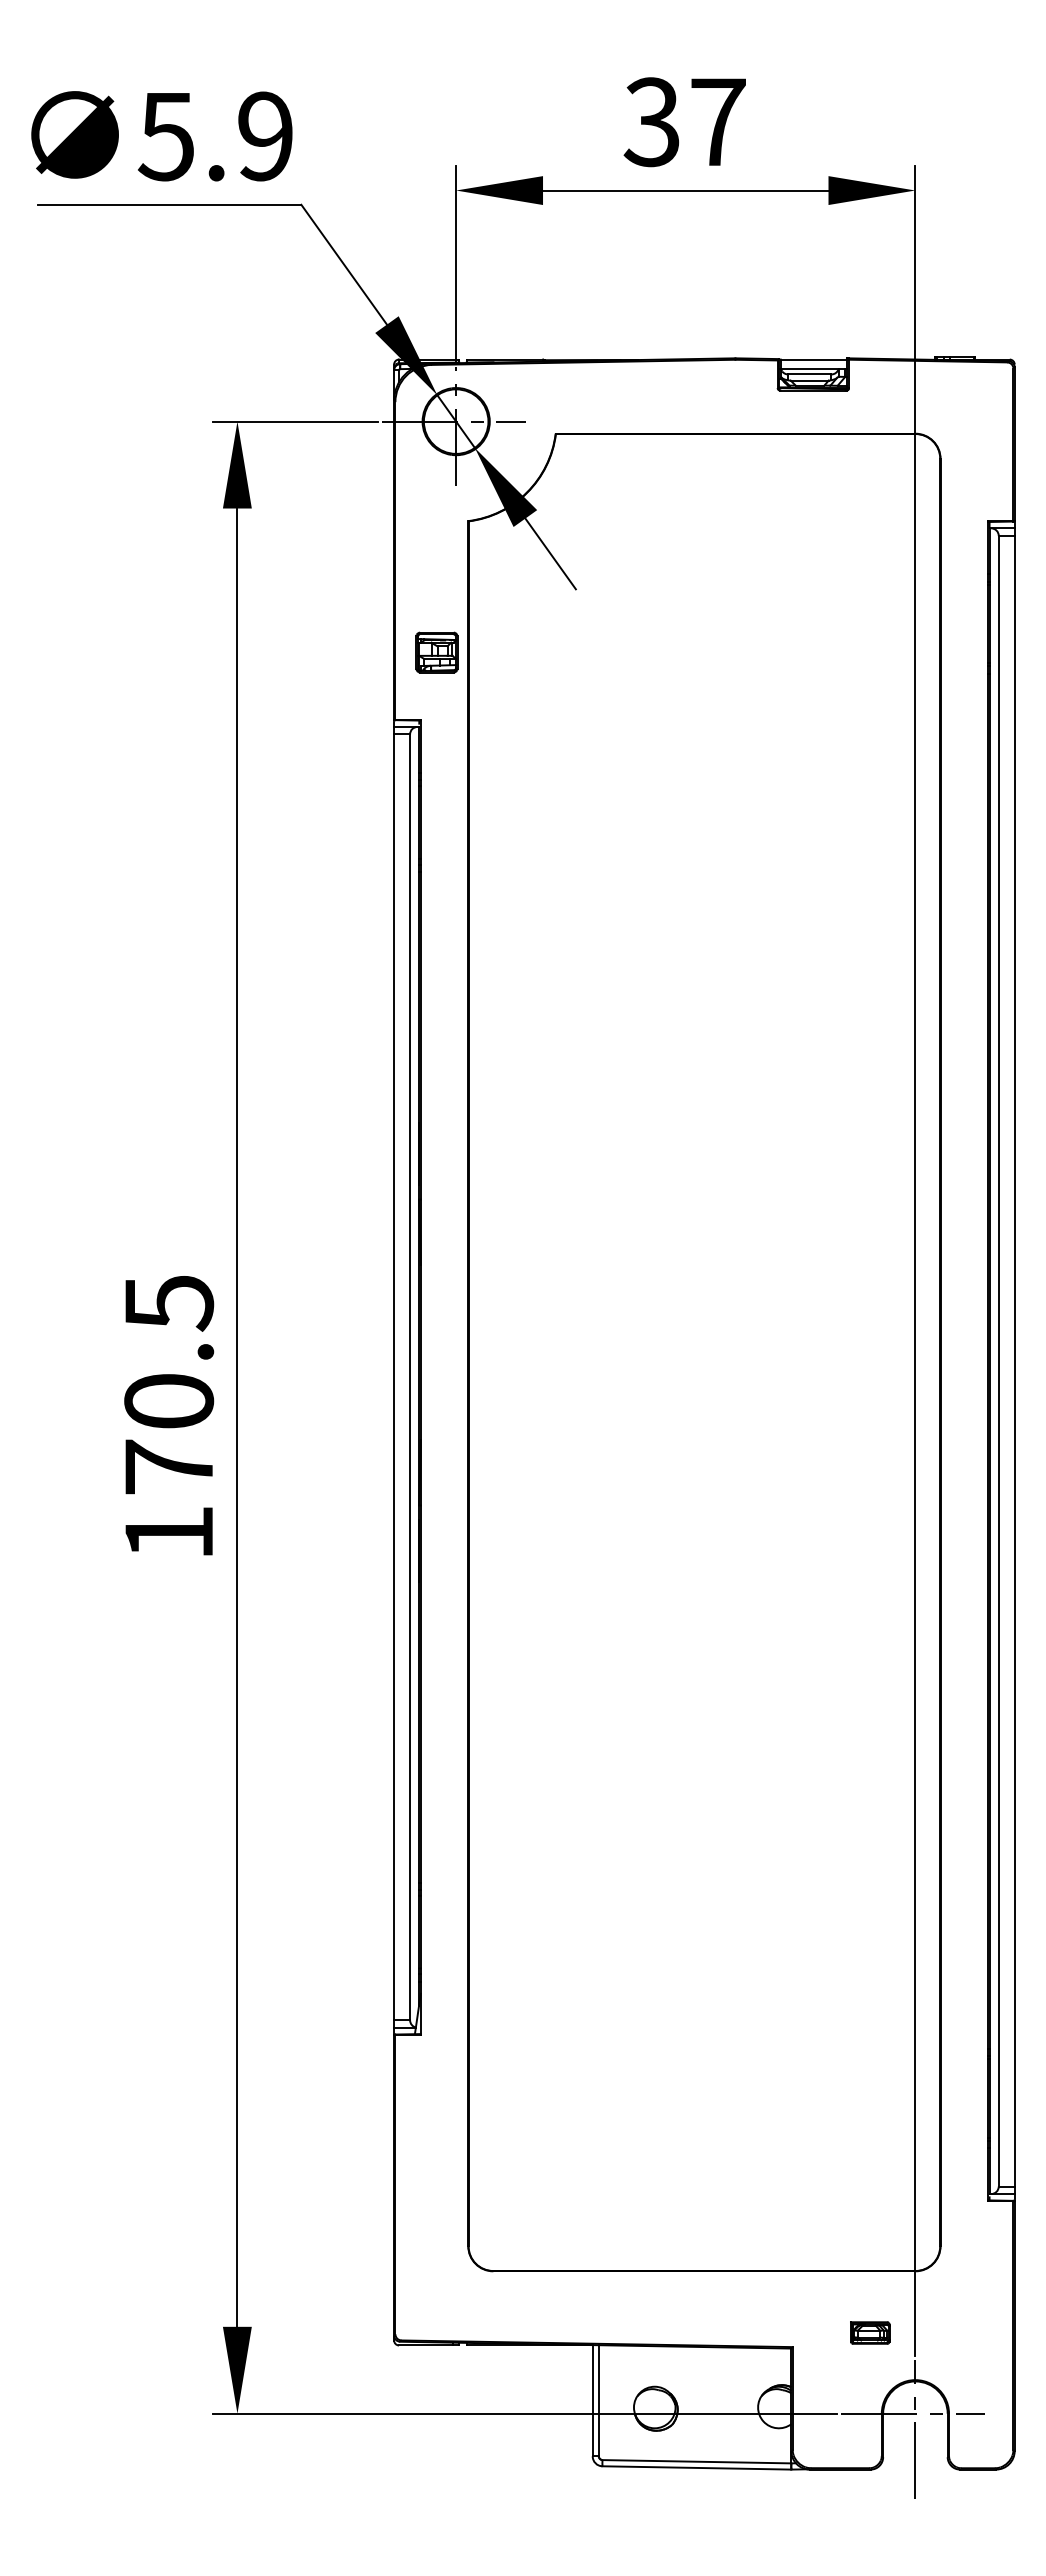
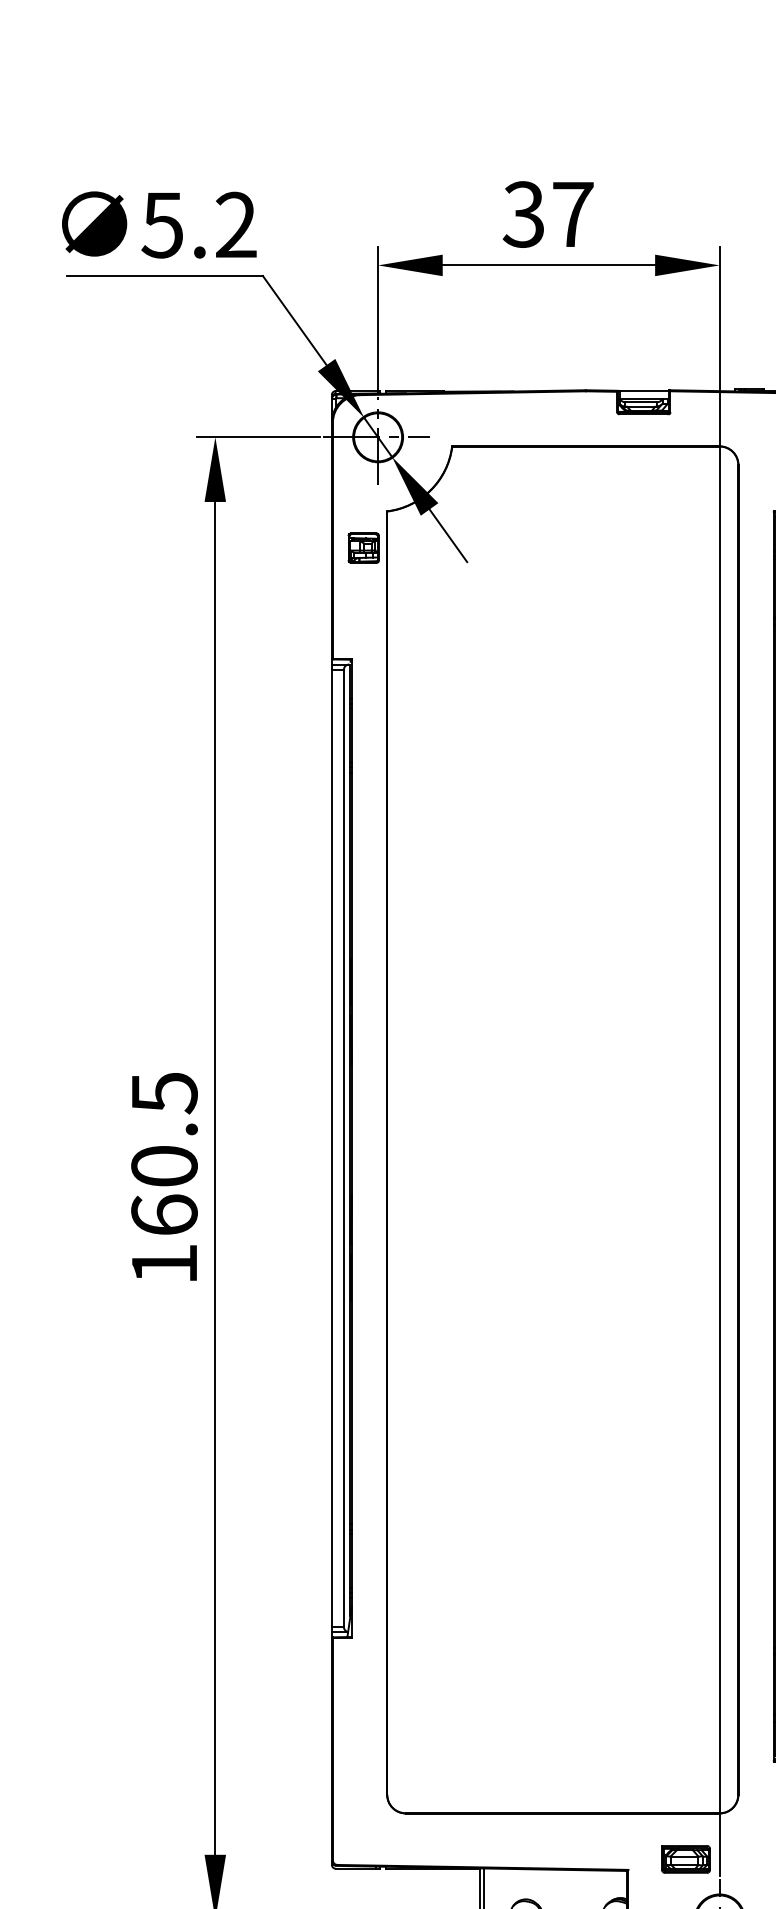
text: (265, 136) -> (236, 225), 5.9 -> 5.2
part: (436, 652) -> (363, 548), moved
text: (169, 1466) -> (164, 1214), 170.5 -> 160.5
part: (870, 2332) -> (686, 1859), size x1.67

